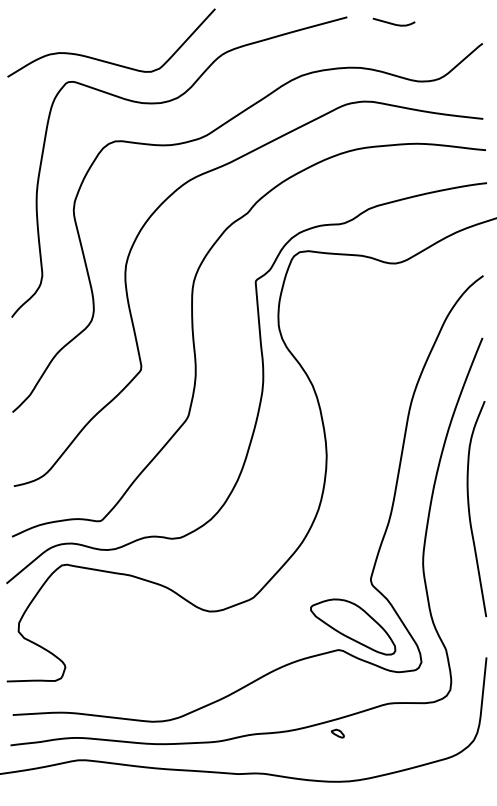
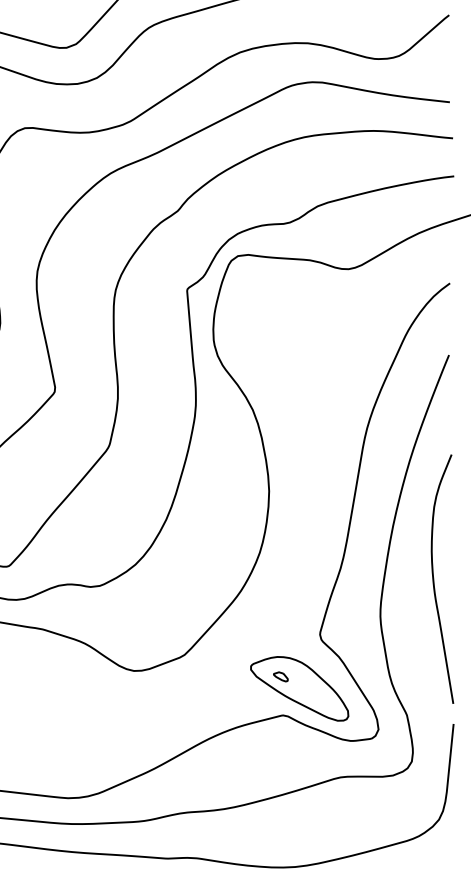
curve: (470, 512) -> (435, 583), moved
part: (337, 733) -> (280, 676), moved

